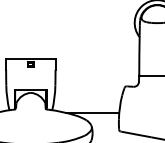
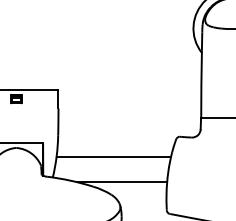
line: (87, 97) -> (112, 155), added

